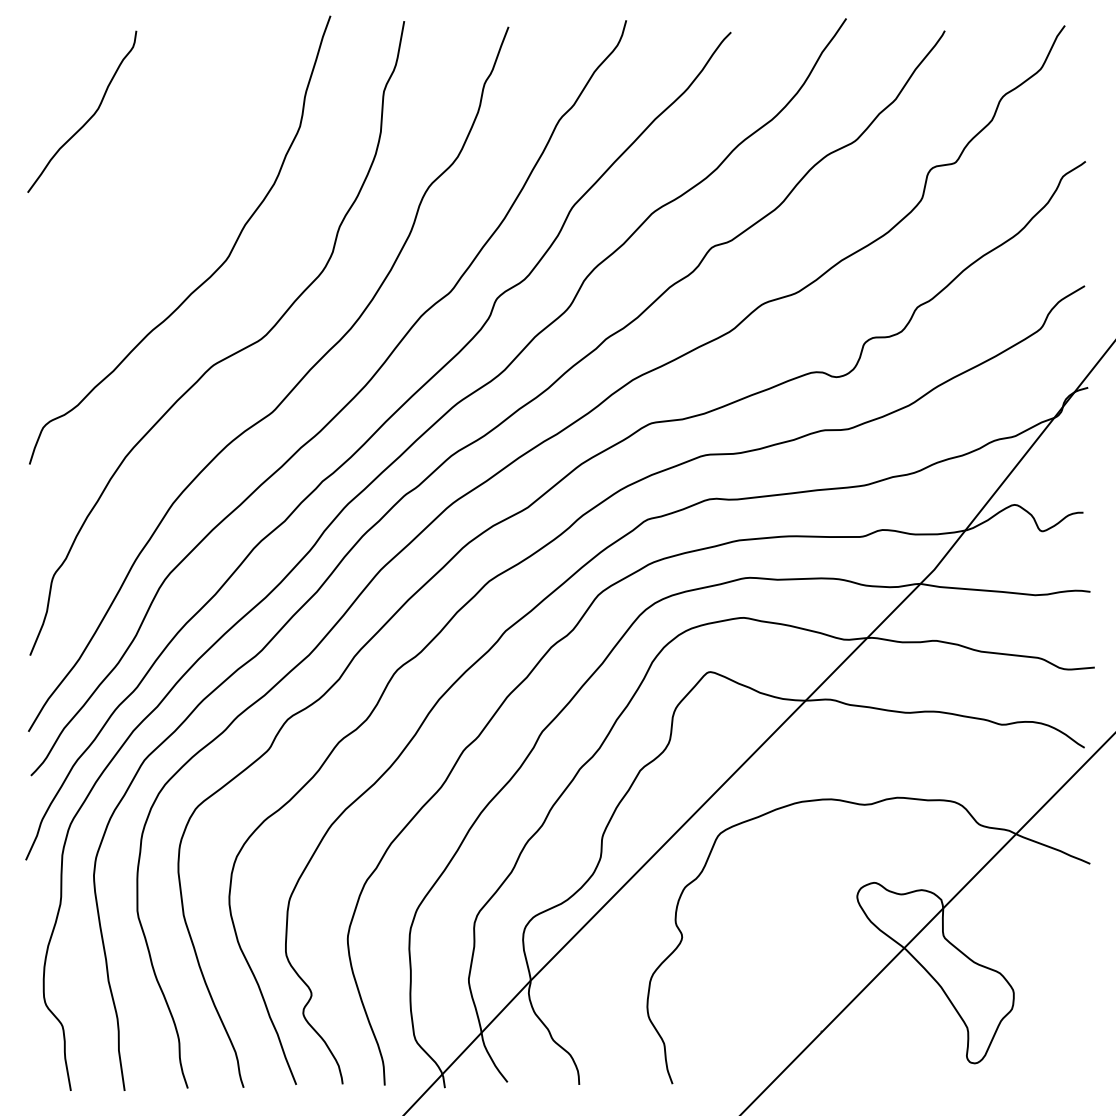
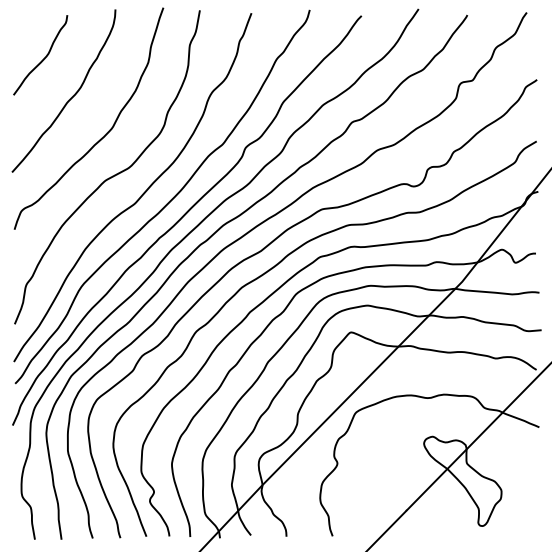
curve: (142, 197) -> (70, 97), added

